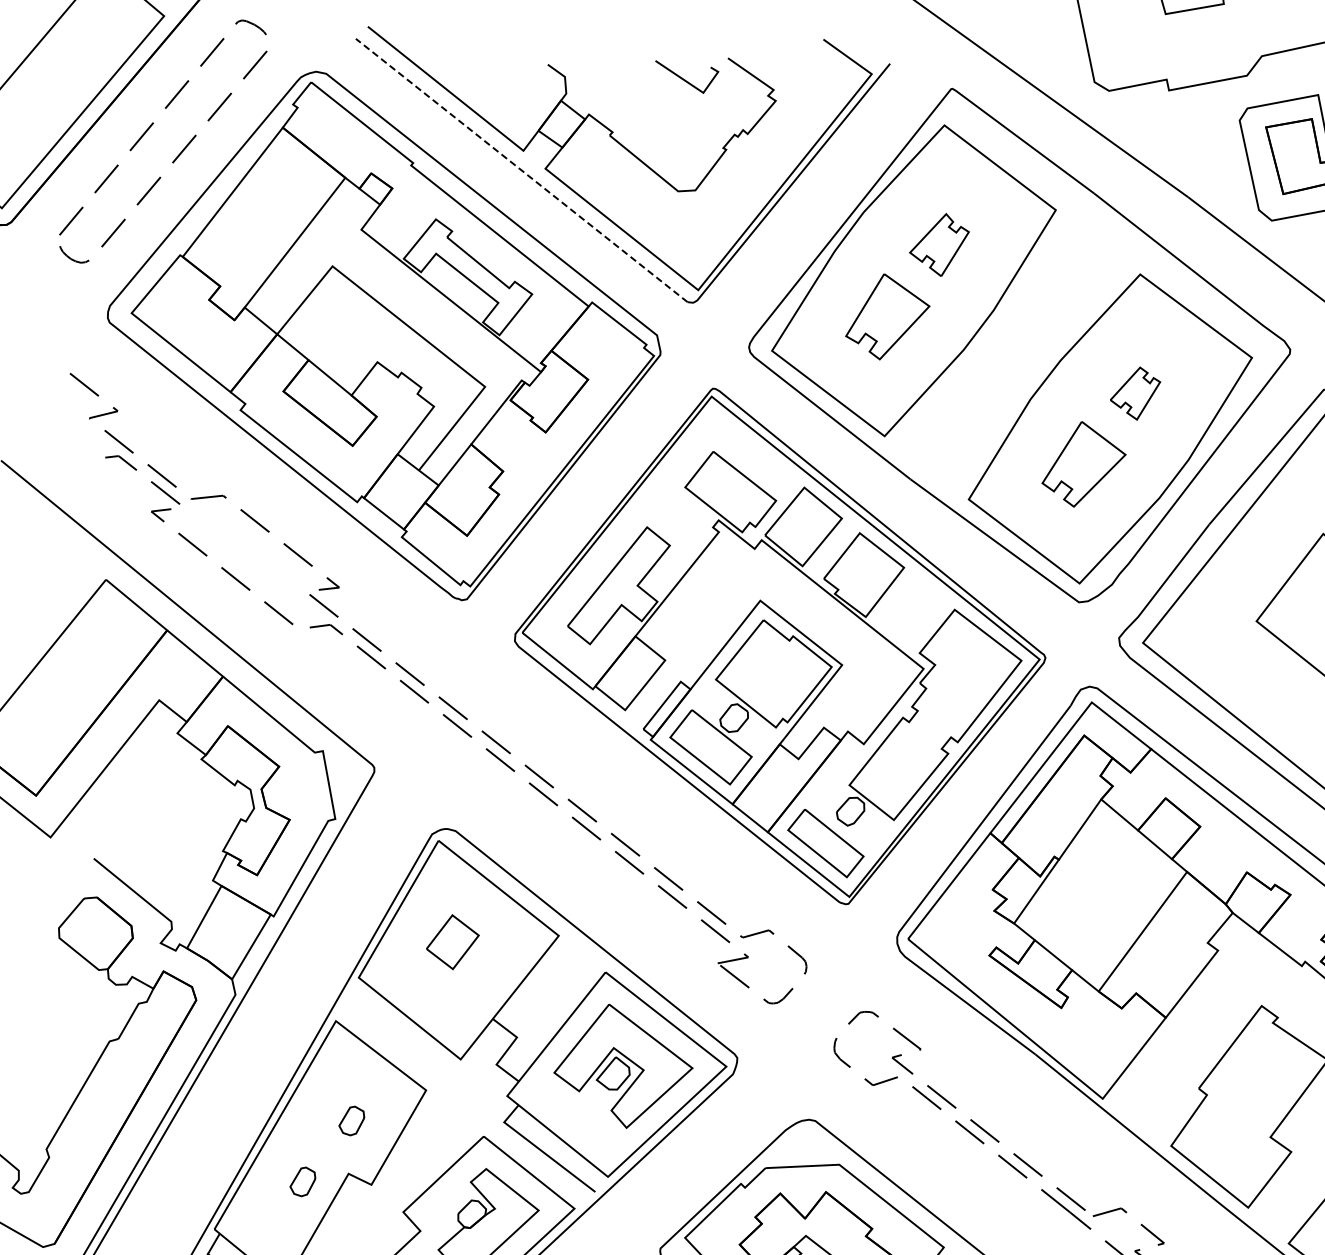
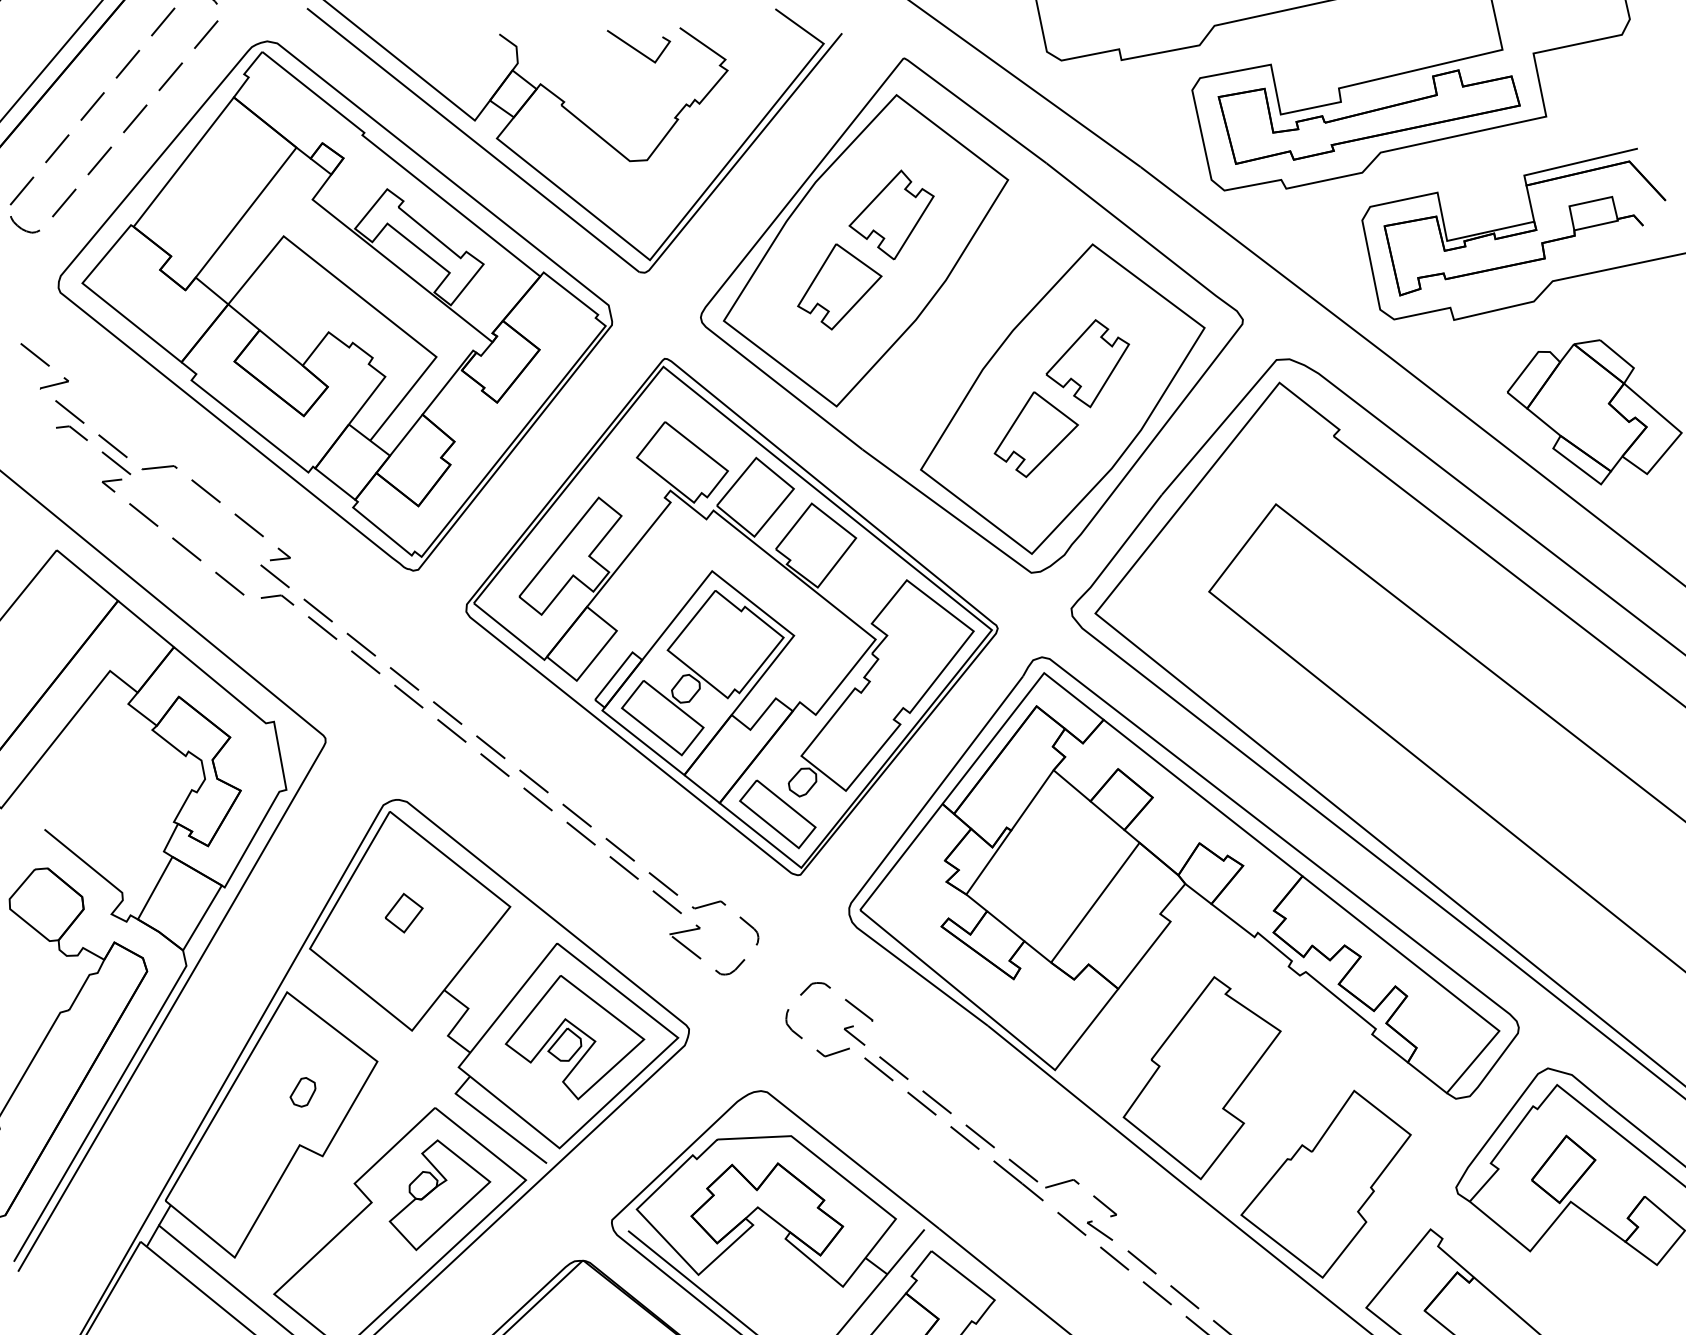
line: (521, 169) -> (472, 139), dashed -> solid
part: (939, 244) -> (891, 214), size x1.43
part: (1135, 393) -> (1087, 363), size x1.67
part: (452, 941) -> (403, 912), size x0.71
part: (302, 1182) -> (253, 1153), removed

